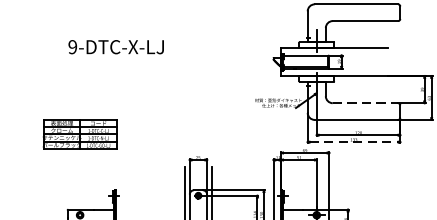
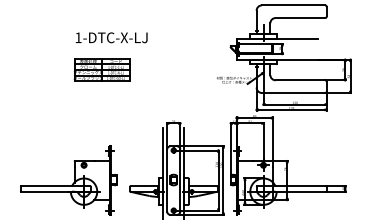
text: (72, 46) -> (78, 37), 9-DTC-X-LJ -> 1-DTC-X-LJ
line: (365, 103) -> (300, 80), dashed -> solid
part: (79, 133) -> (101, 69), moved
line: (353, 141) -> (291, 109), dashed -> solid

